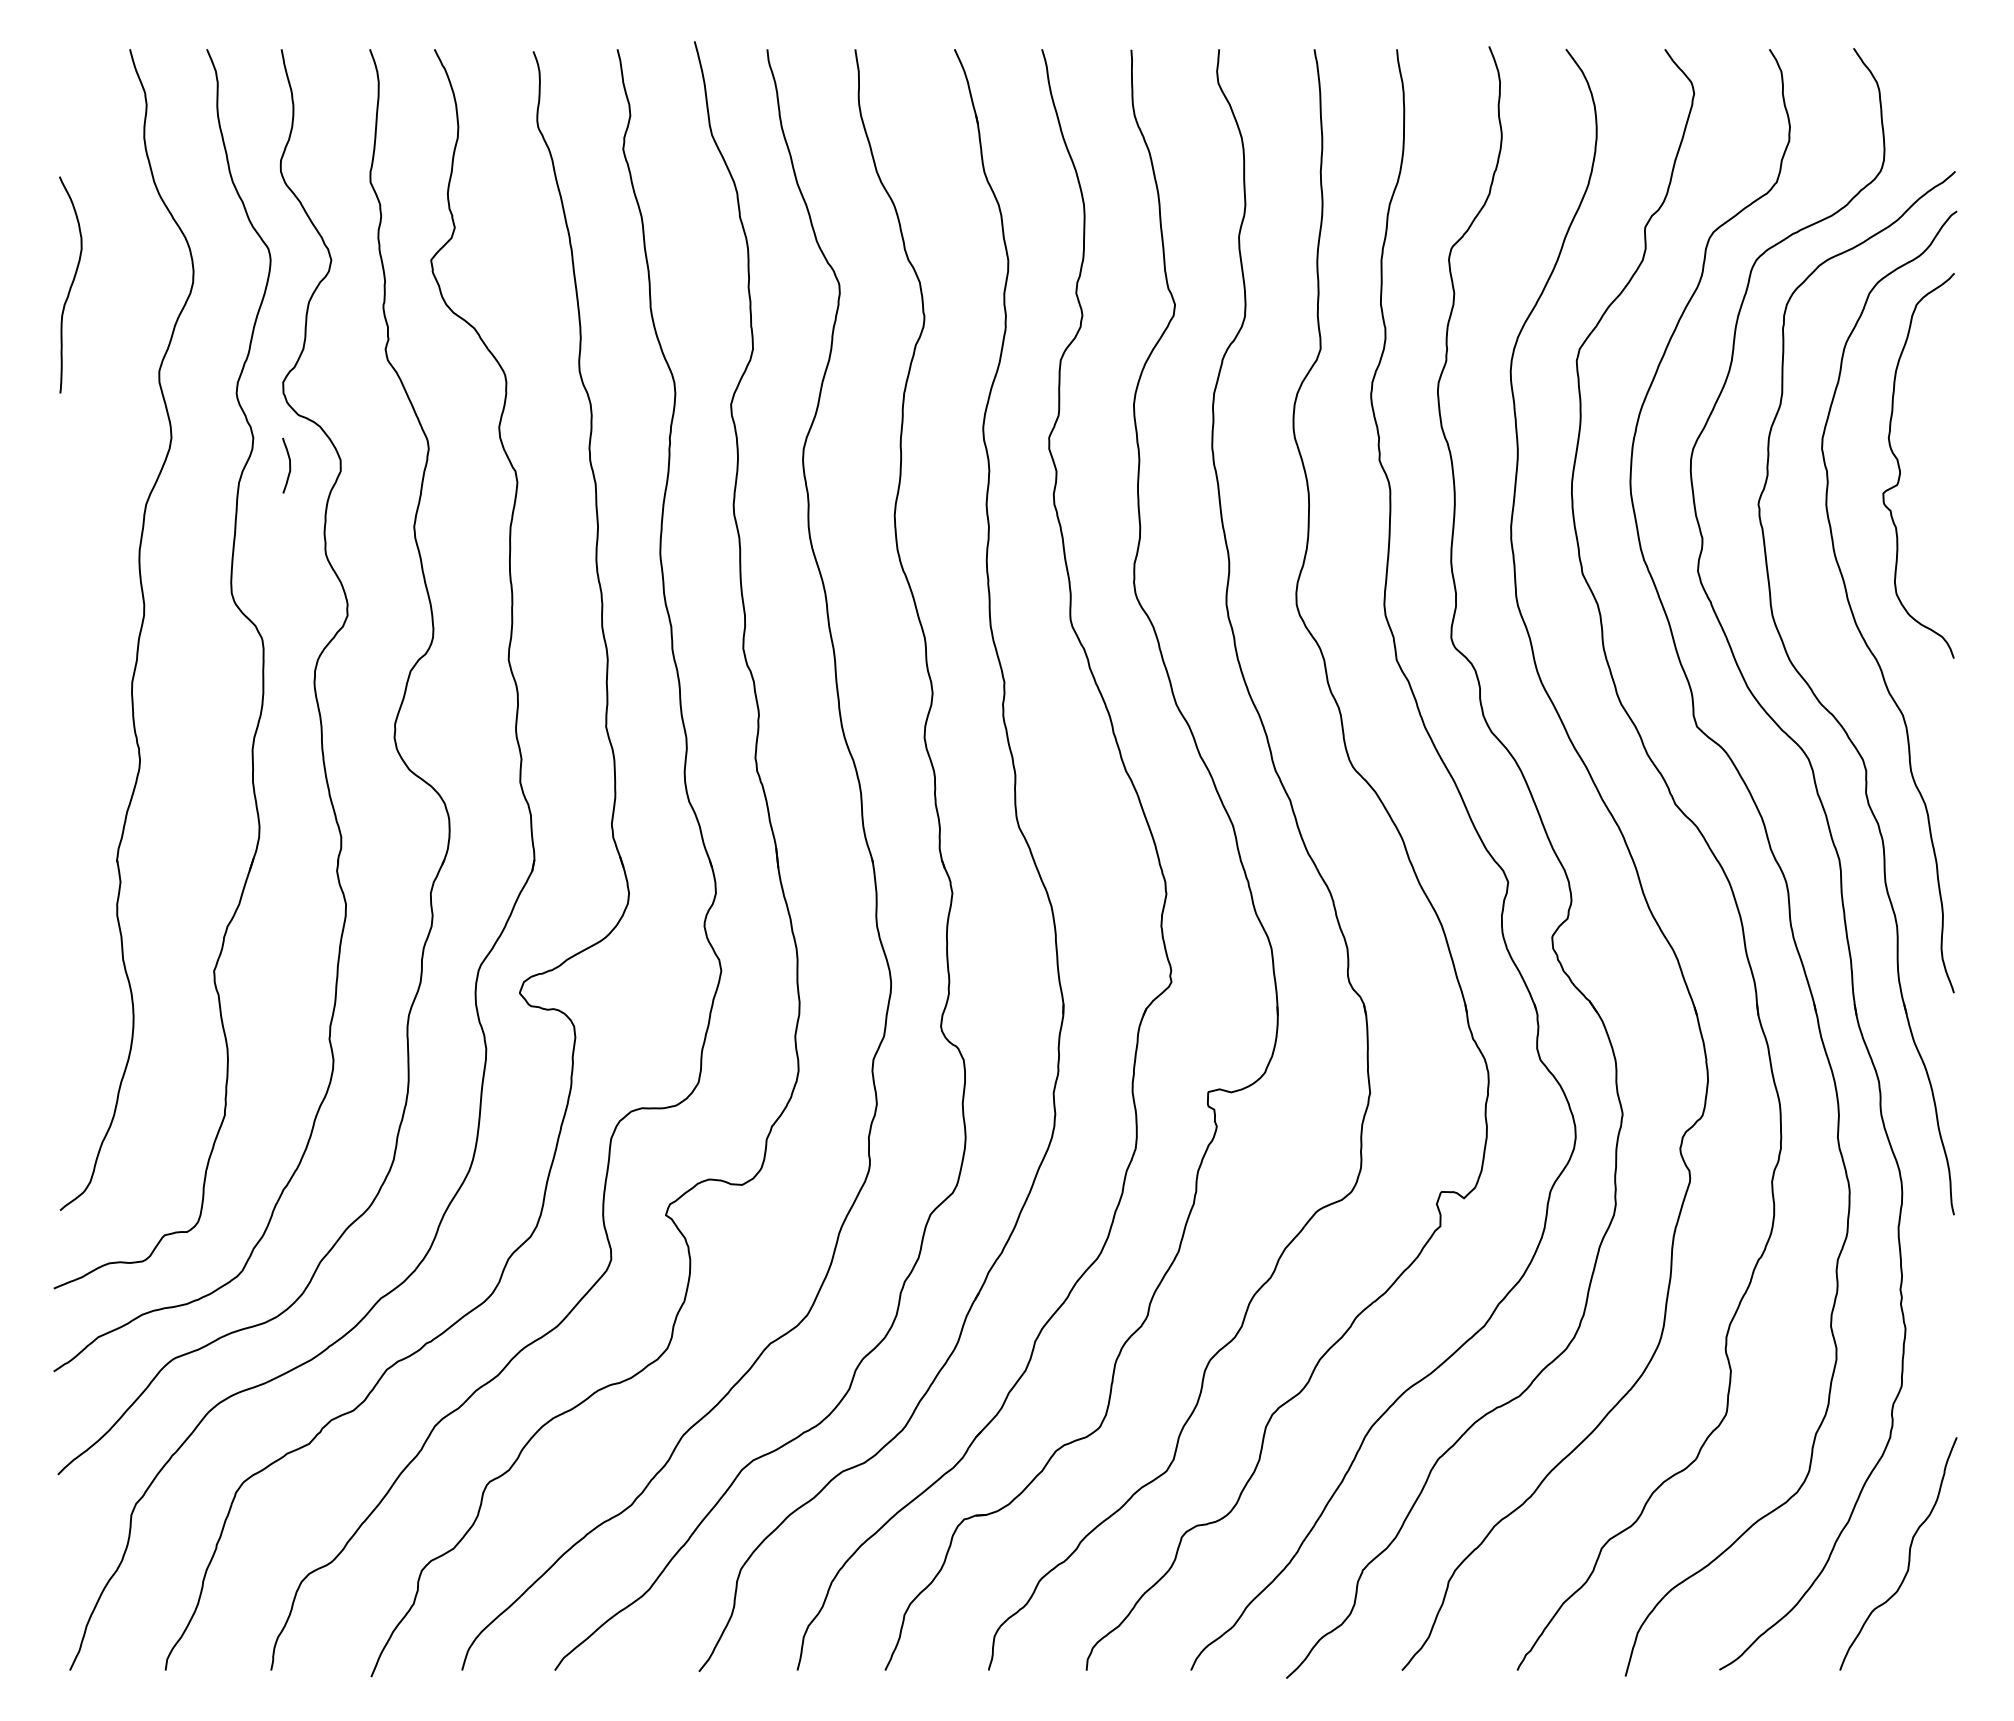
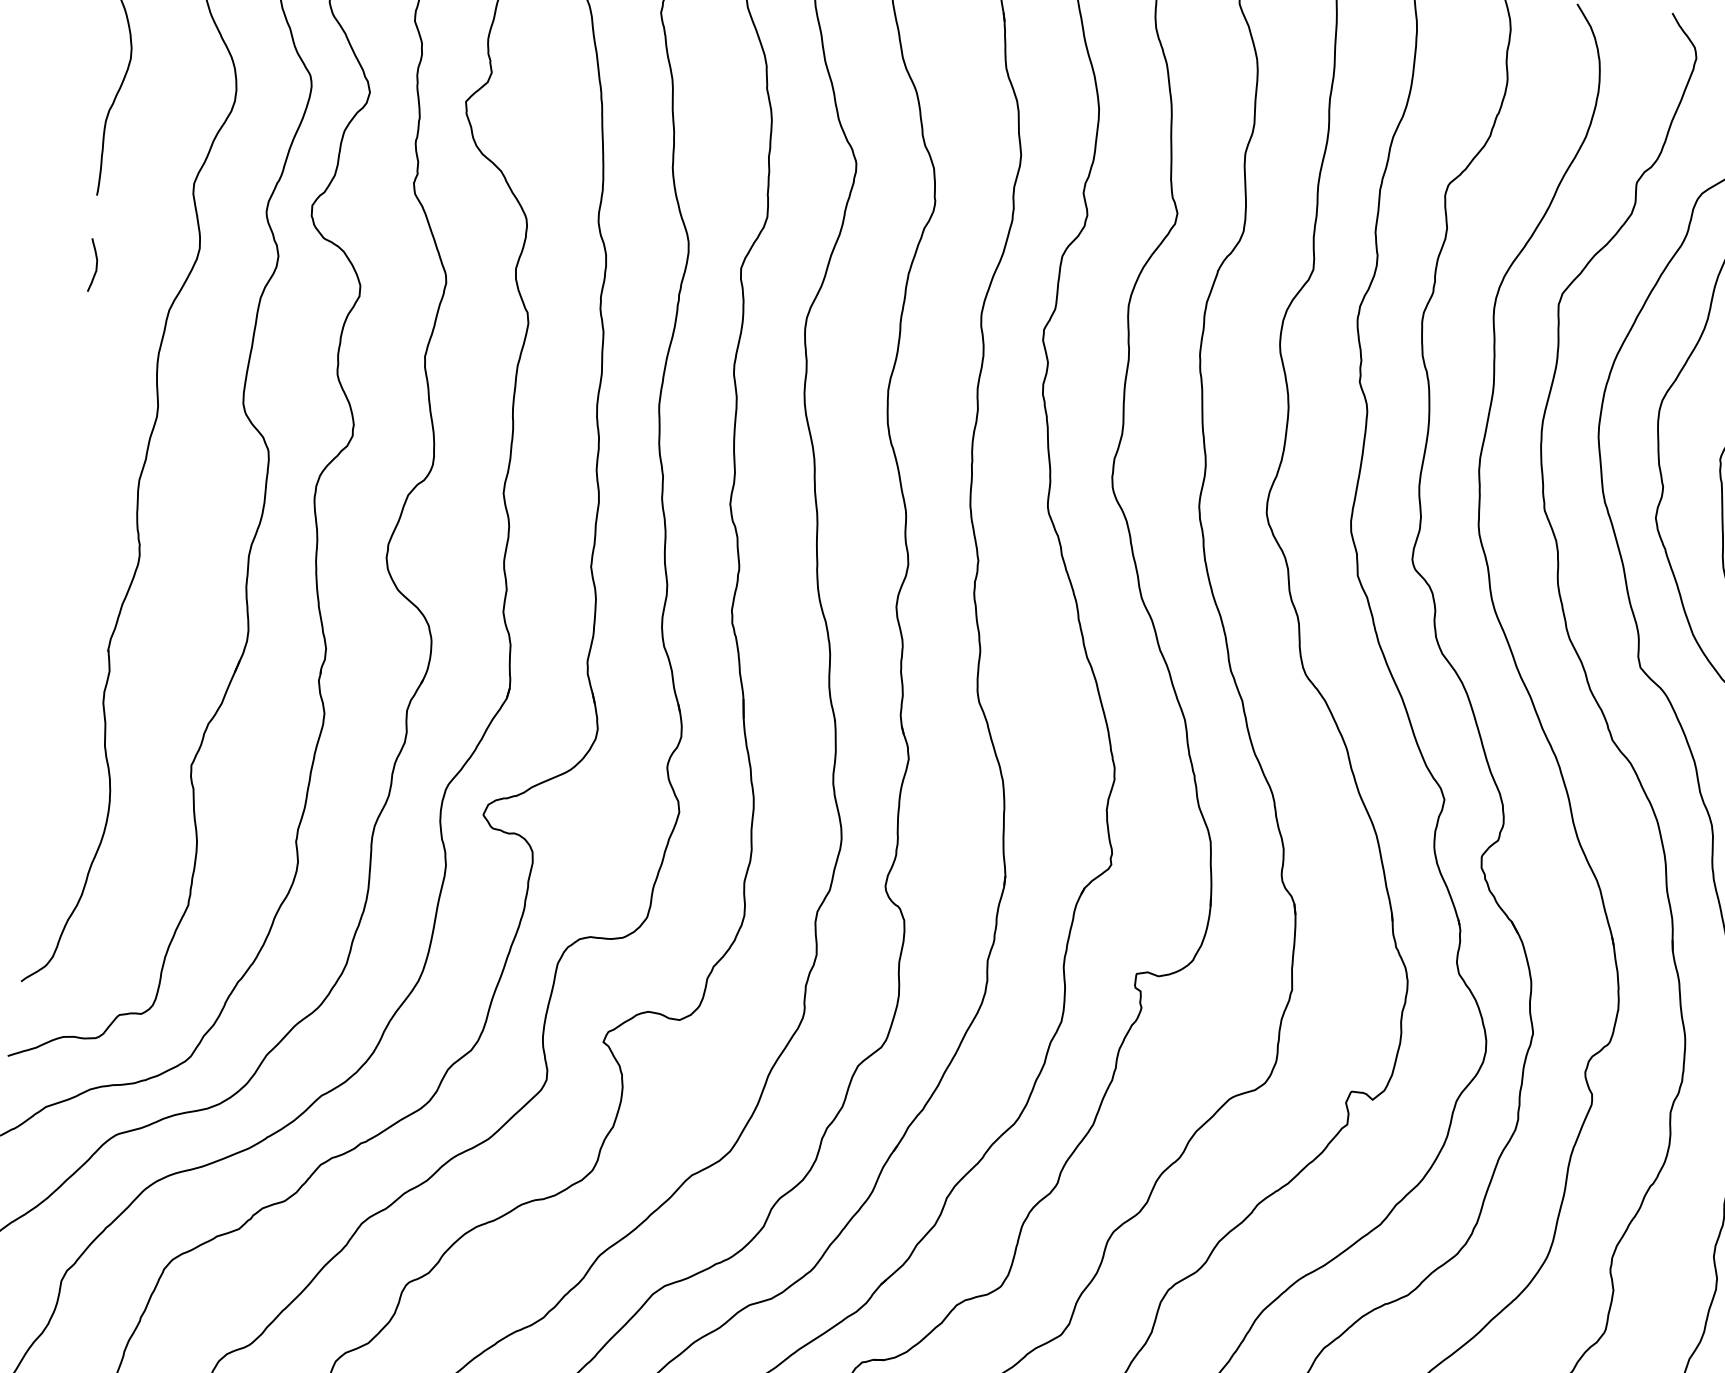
curve: (289, 465) -> (96, 265), moved

